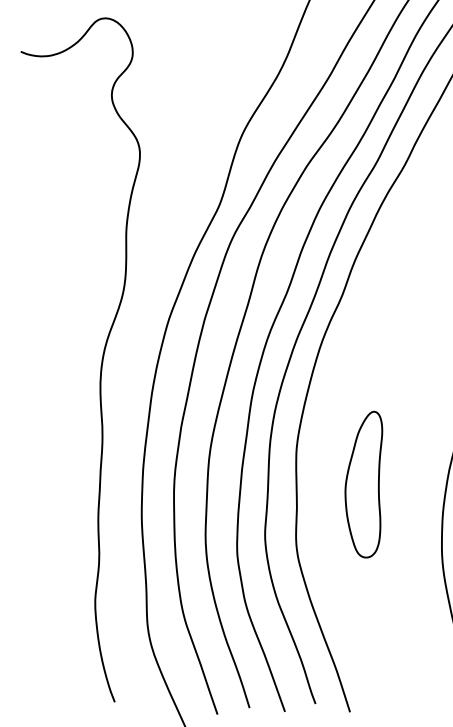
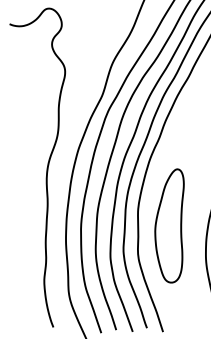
part: (363, 483) -> (169, 225), size x1.67

